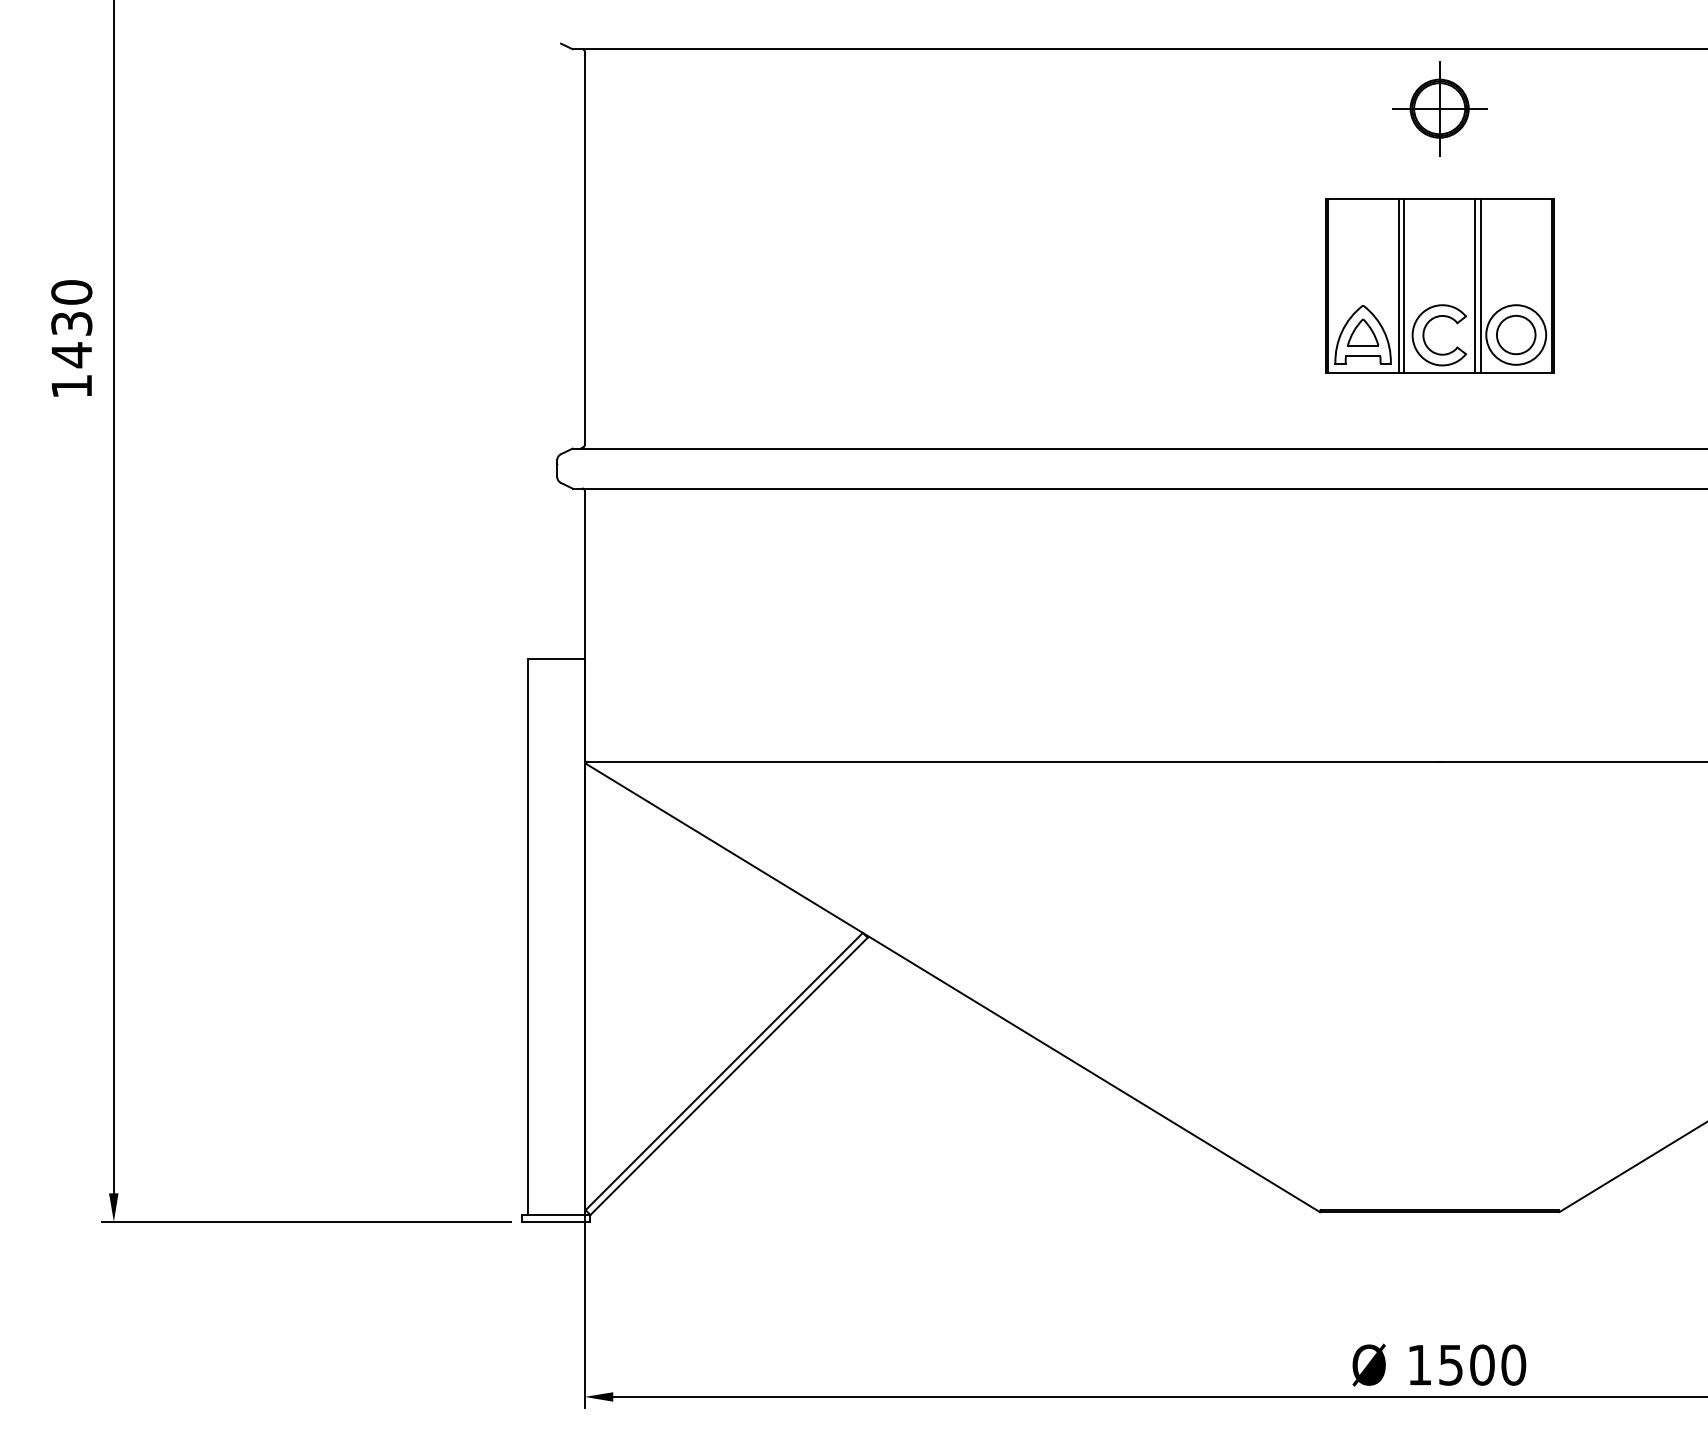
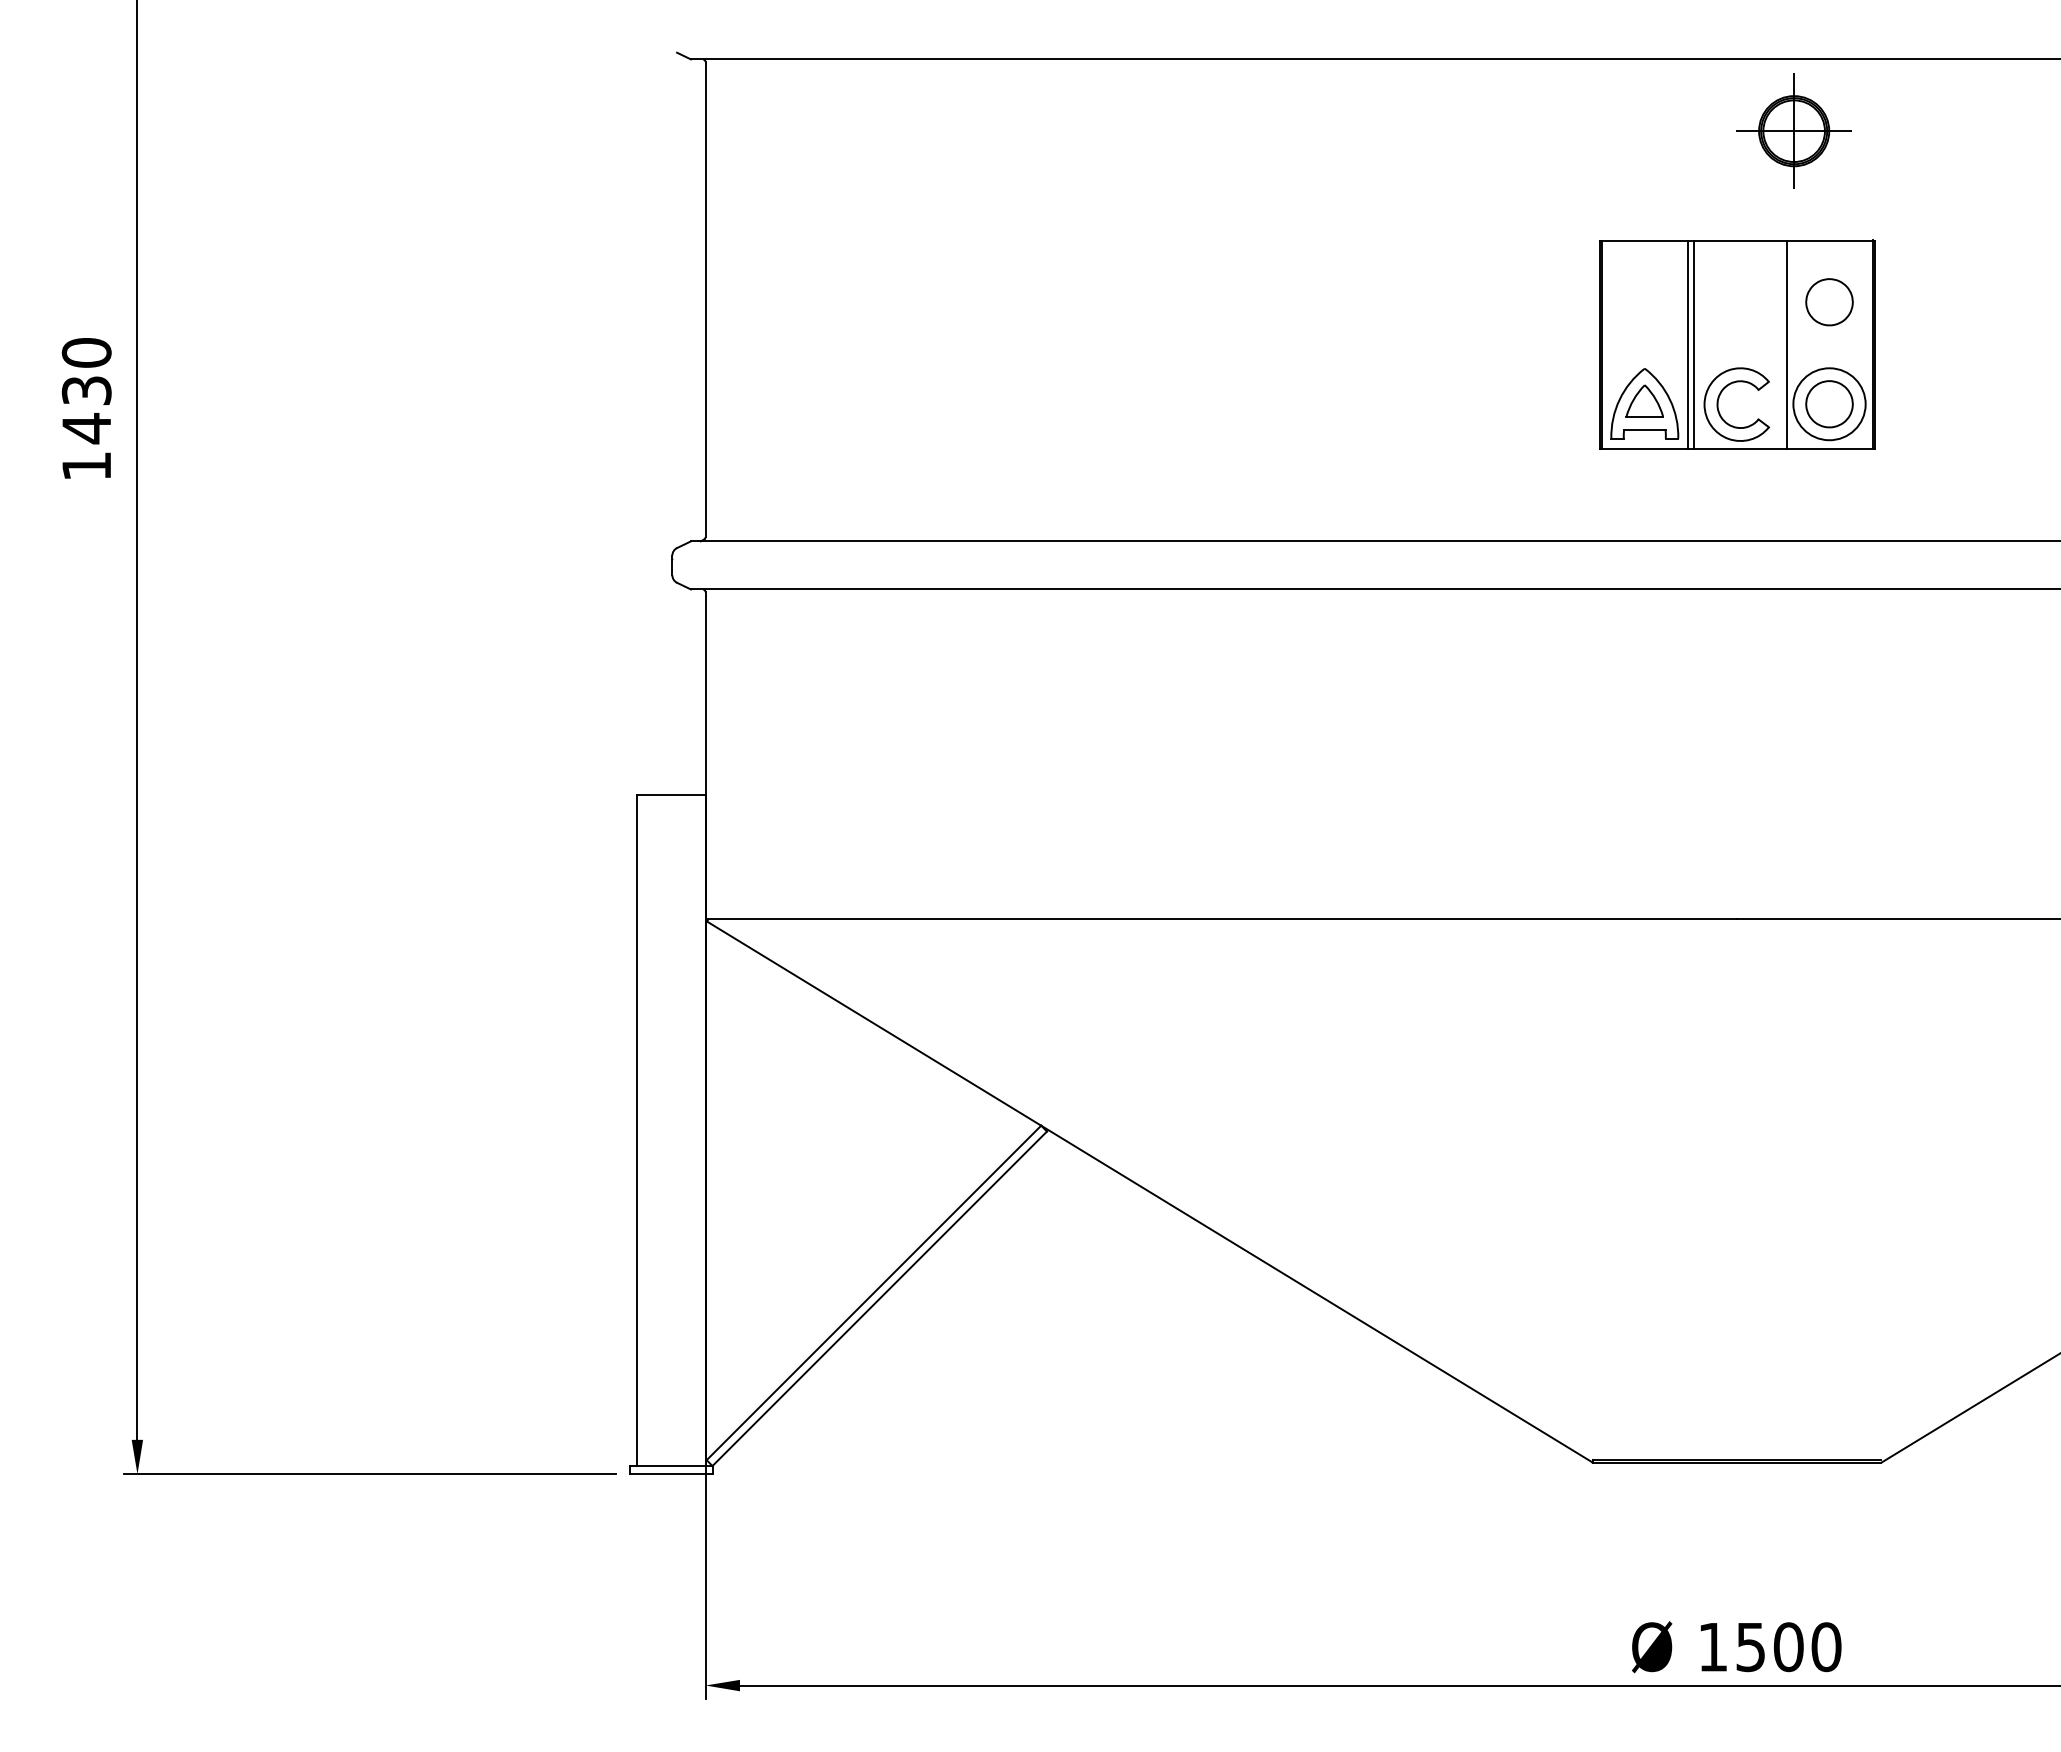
part: (1439, 108) -> (1793, 130), moved
part: (1516, 250) -> (1829, 302), added
line: (1475, 285) -> (1780, 344), removed

